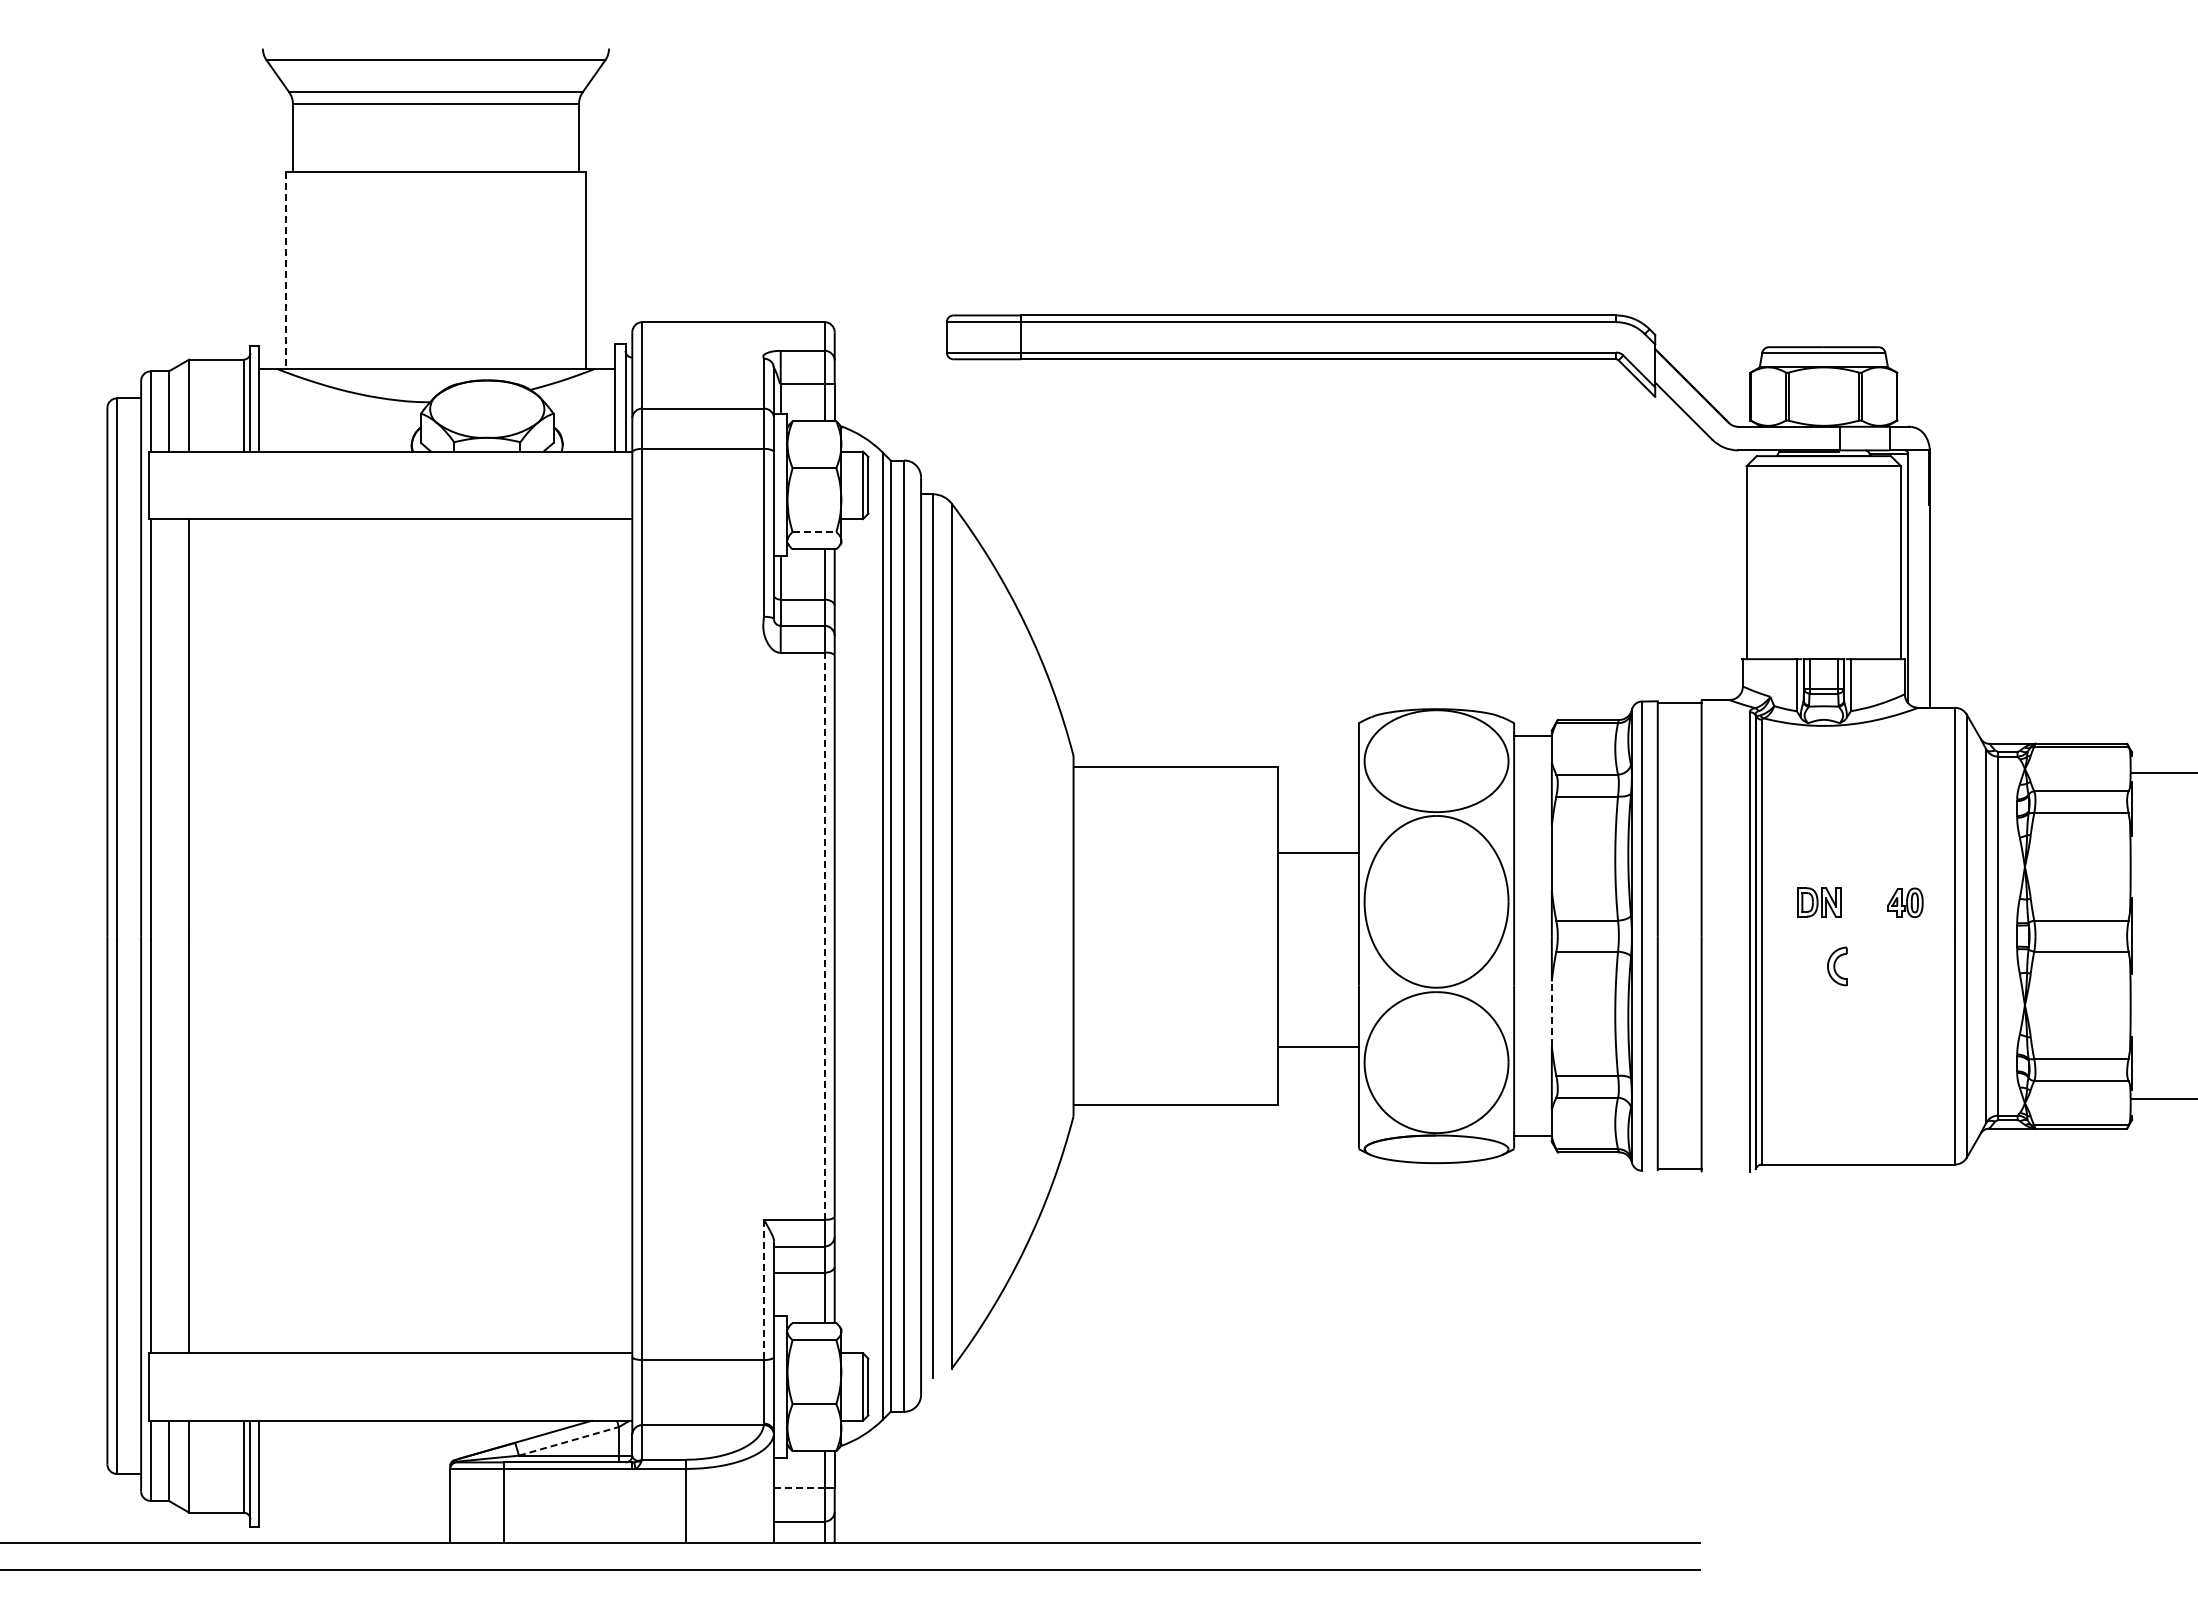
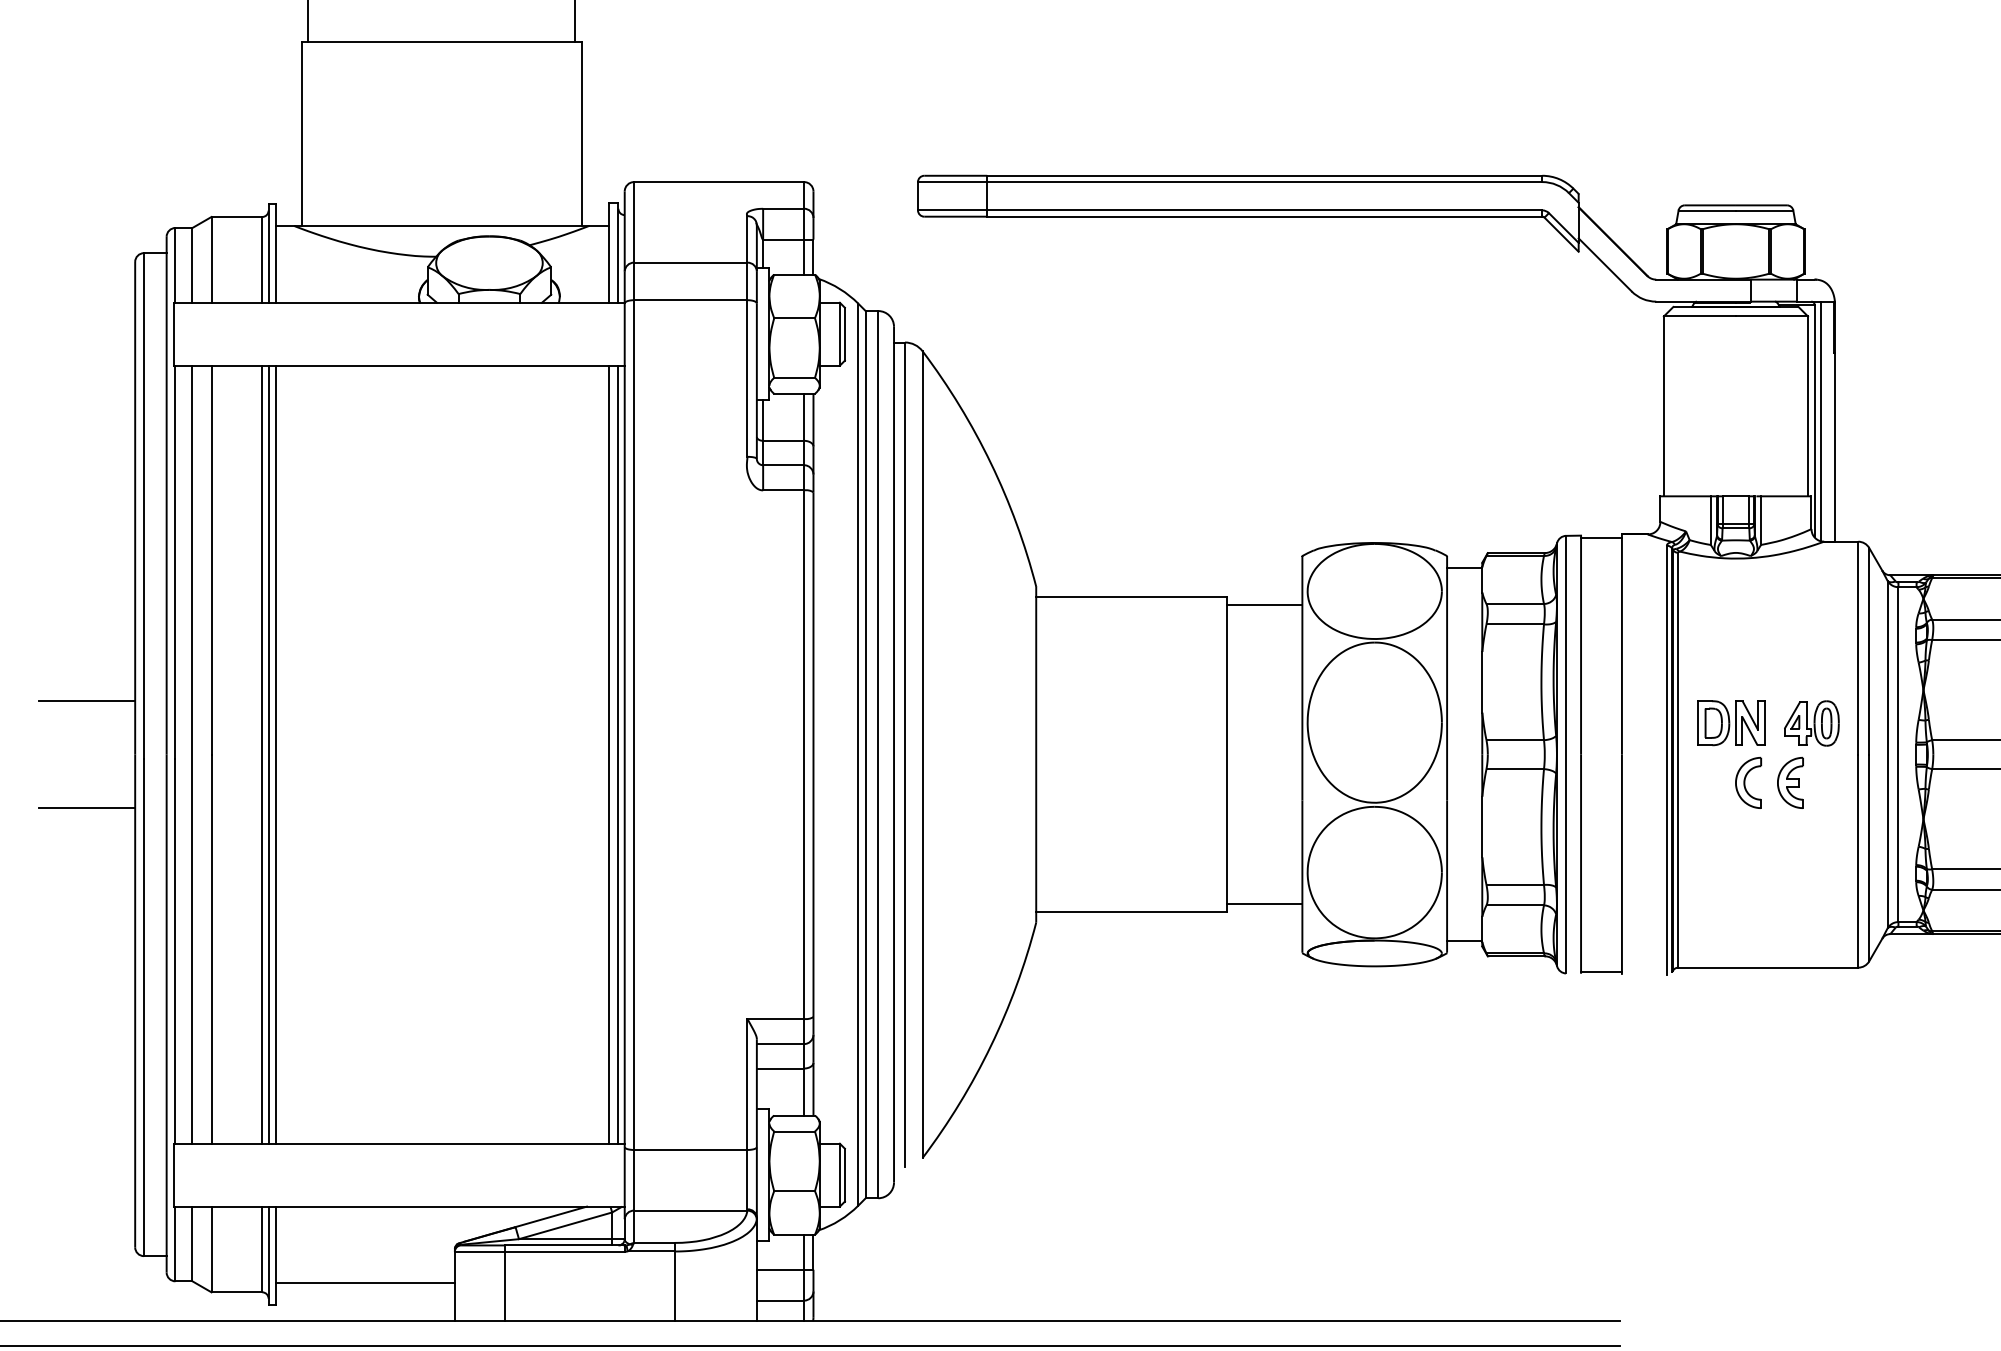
line: (285, 270) -> (301, 133), dashed -> solid
line: (814, 532) -> (794, 378), dashed -> solid
line: (1914, 578) -> (1820, 421), added
line: (1317, 852) -> (1263, 604), moved
line: (55, 878) -> (86, 700), added
part: (1818, 902) -> (1730, 723), size x1.67
part: (1905, 902) -> (1812, 723), size x1.67
line: (824, 935) -> (803, 754), dashed -> solid
line: (168, 936) -> (192, 754), added
line: (243, 936) -> (262, 754), added
line: (250, 936) -> (268, 754), added
line: (258, 936) -> (276, 754), added
line: (615, 936) -> (609, 754), added
line: (625, 936) -> (618, 754), added
part: (1837, 966) -> (1748, 782), size x1.43
part: (1882, 966) -> (1790, 782), added
line: (55, 993) -> (86, 808), added
line: (1551, 1013) -> (1481, 826), dashed -> solid
line: (1317, 1047) -> (1263, 904), moved
line: (763, 1290) -> (747, 1085), dashed -> solid
line: (568, 1441) -> (565, 1225), dashed -> solid
line: (798, 1488) -> (779, 1269), dashed -> solid
line: (354, 1502) -> (365, 1282), added

